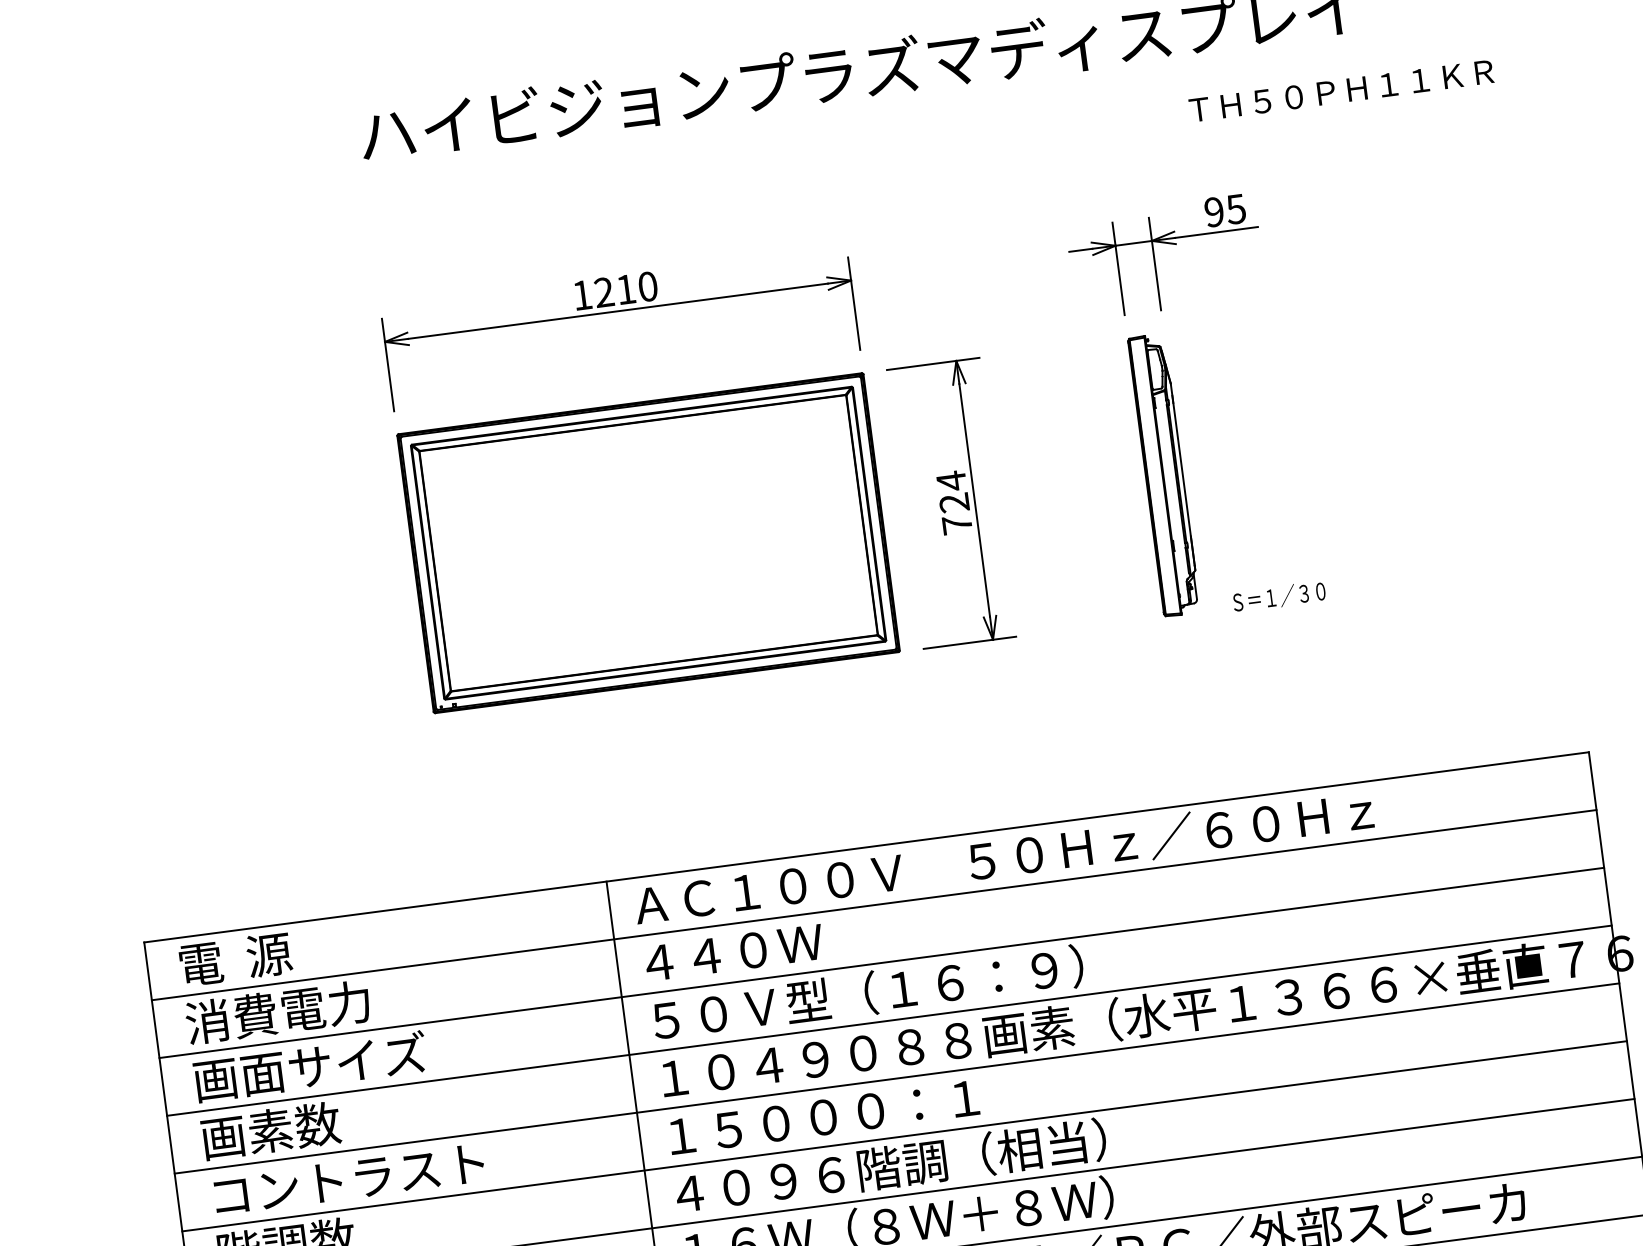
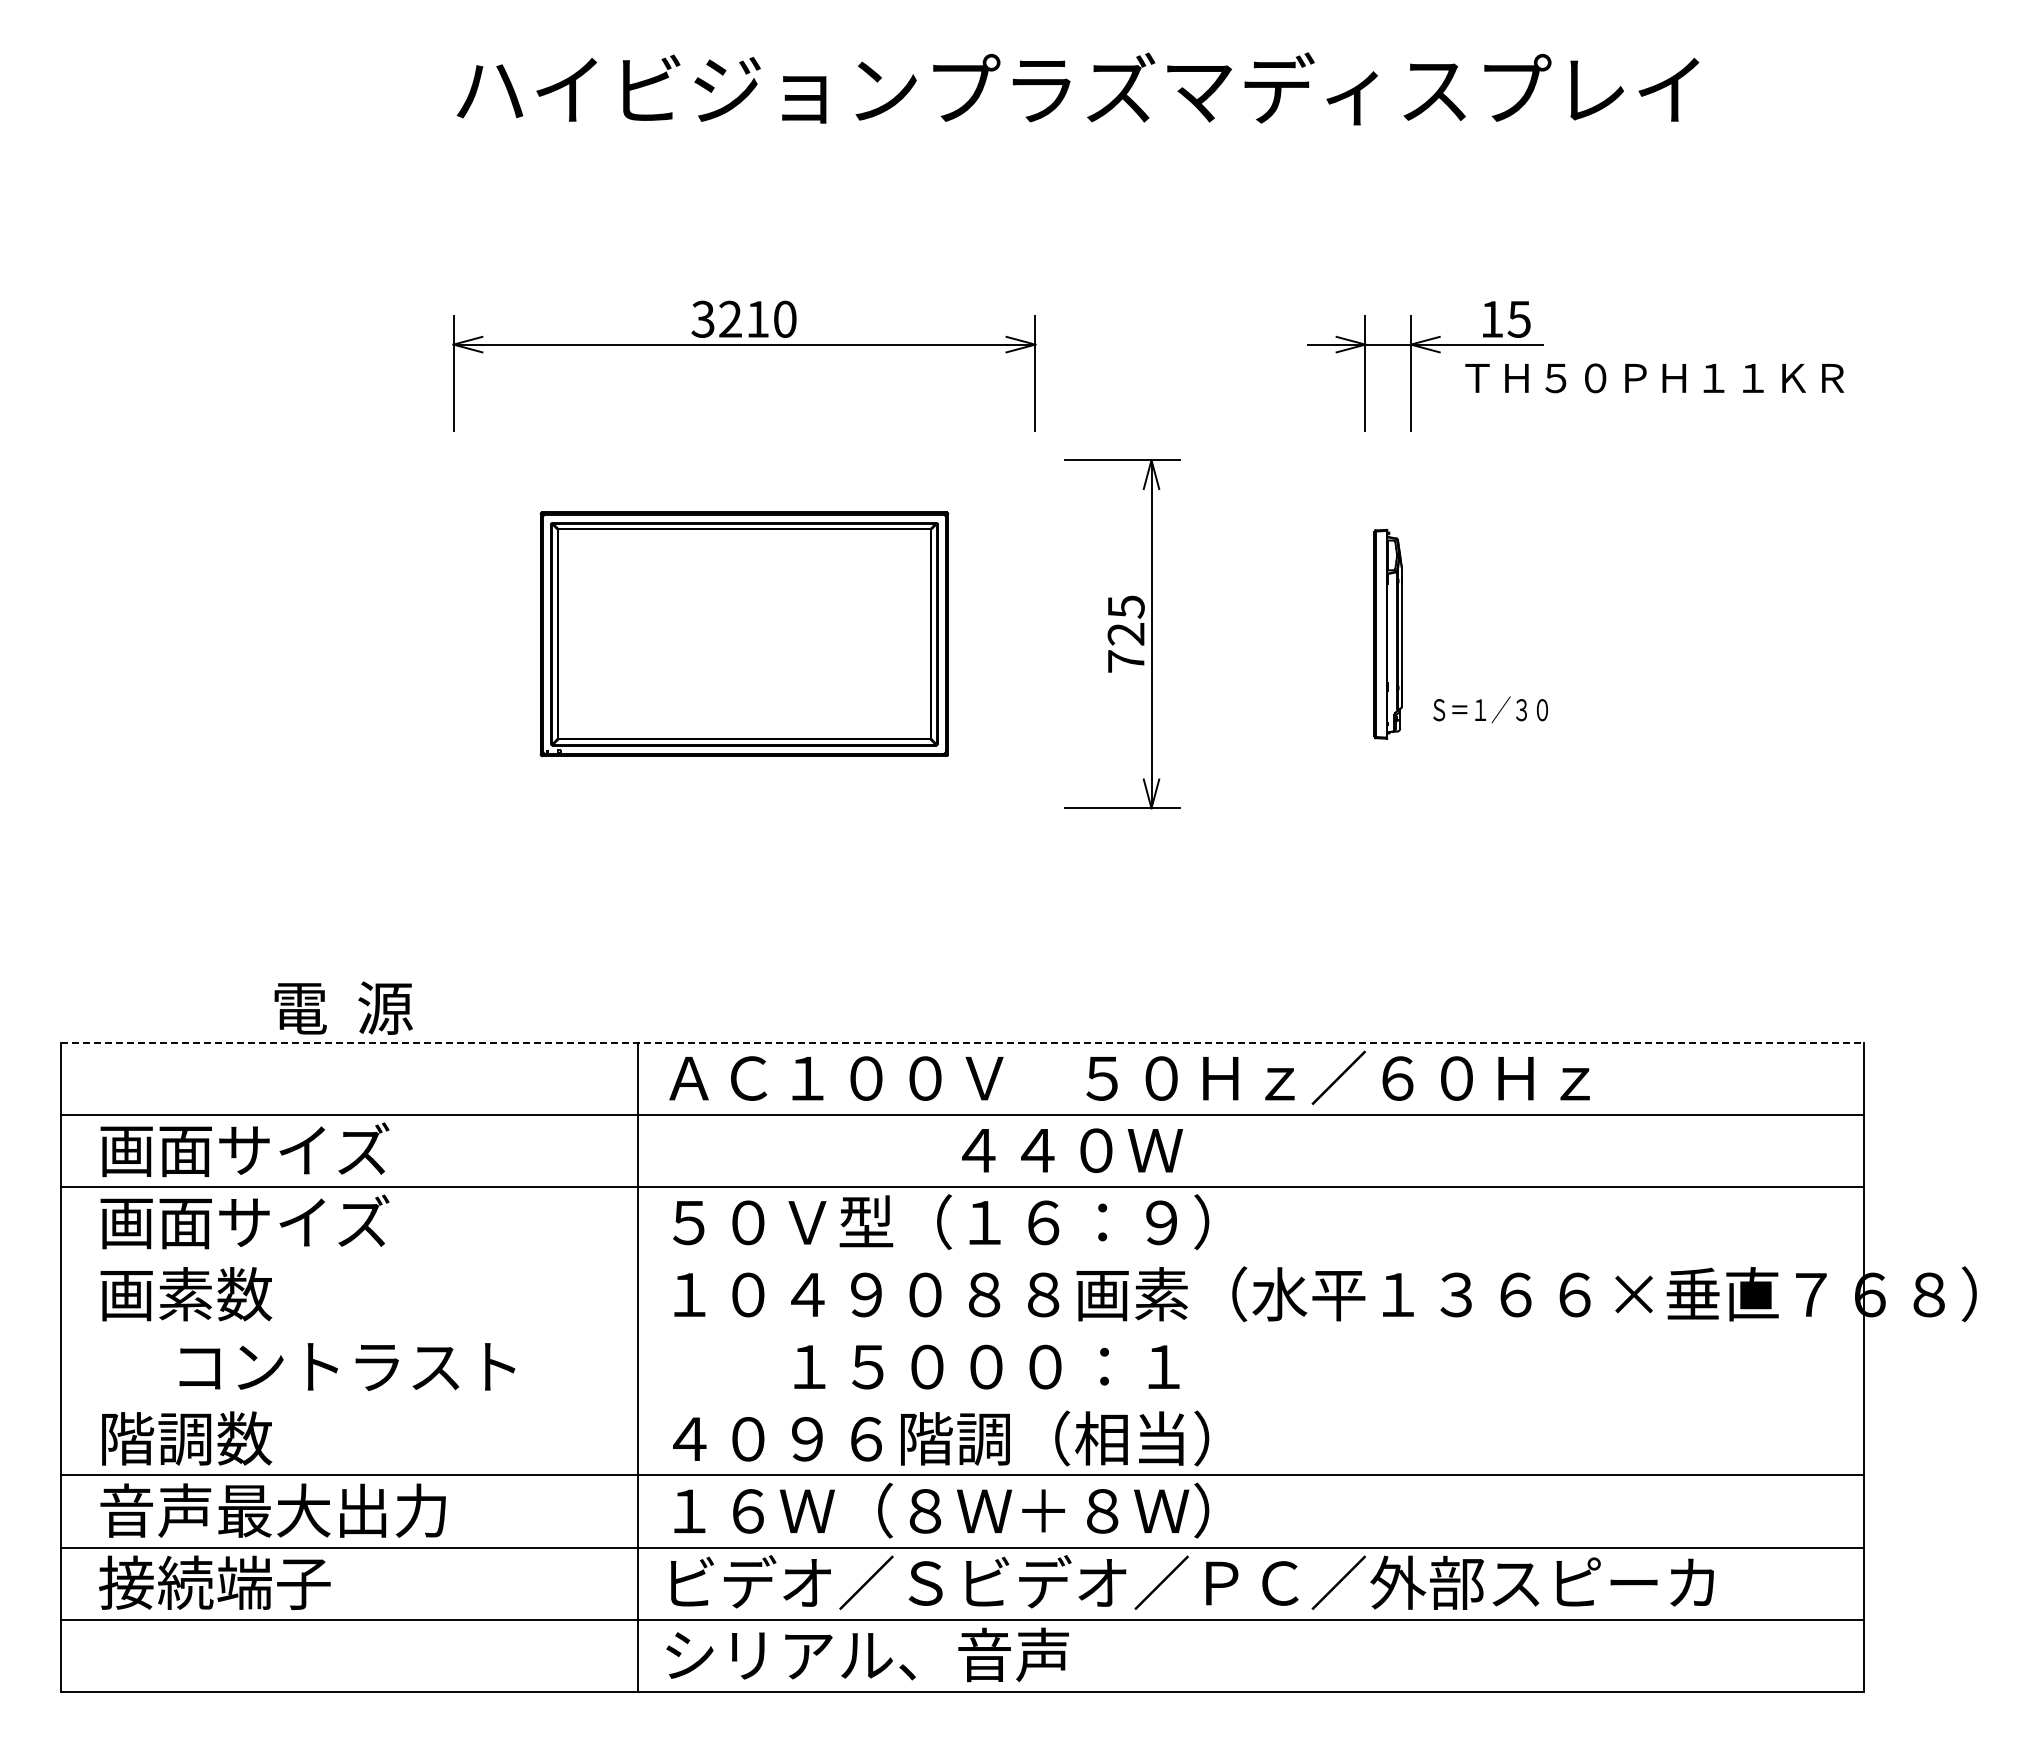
text: (1341, 91) -> (1654, 378), moved
text: (1213, 211) -> (1491, 318), 95 -> 15
text: (581, 294) -> (702, 318), 1210 -> 3210
part: (1163, 475) -> (1387, 634), size x0.6
text: (951, 480) -> (1126, 606), 724 -> 725
part: (648, 543) -> (744, 634), size x0.7
text: (1279, 596) -> (1490, 709), moved
line: (866, 847) -> (962, 1042), solid -> dashed
text: (734, 952) -> (1072, 1150), moved
text: (235, 958) -> (343, 1007), moved
text: (302, 1008) -> (244, 1149), 消費電力 -> 画面サイズ
line: (889, 1020) -> (962, 1258), removed
line: (896, 1078) -> (962, 1331), removed
text: (823, 1116) -> (986, 1366), moved
line: (904, 1136) -> (962, 1403), removed
text: (349, 1179) -> (347, 1366), moved

